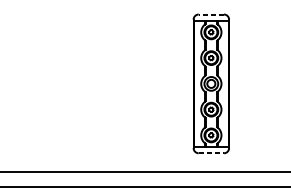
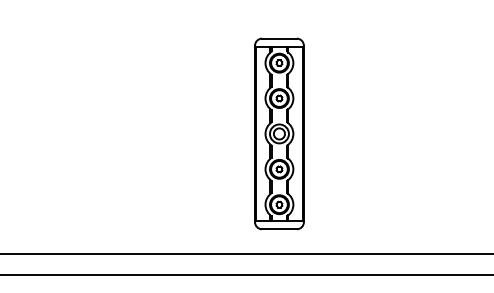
line: (210, 14) -> (278, 38), dashed -> solid
line: (211, 153) -> (279, 229), dashed -> solid

